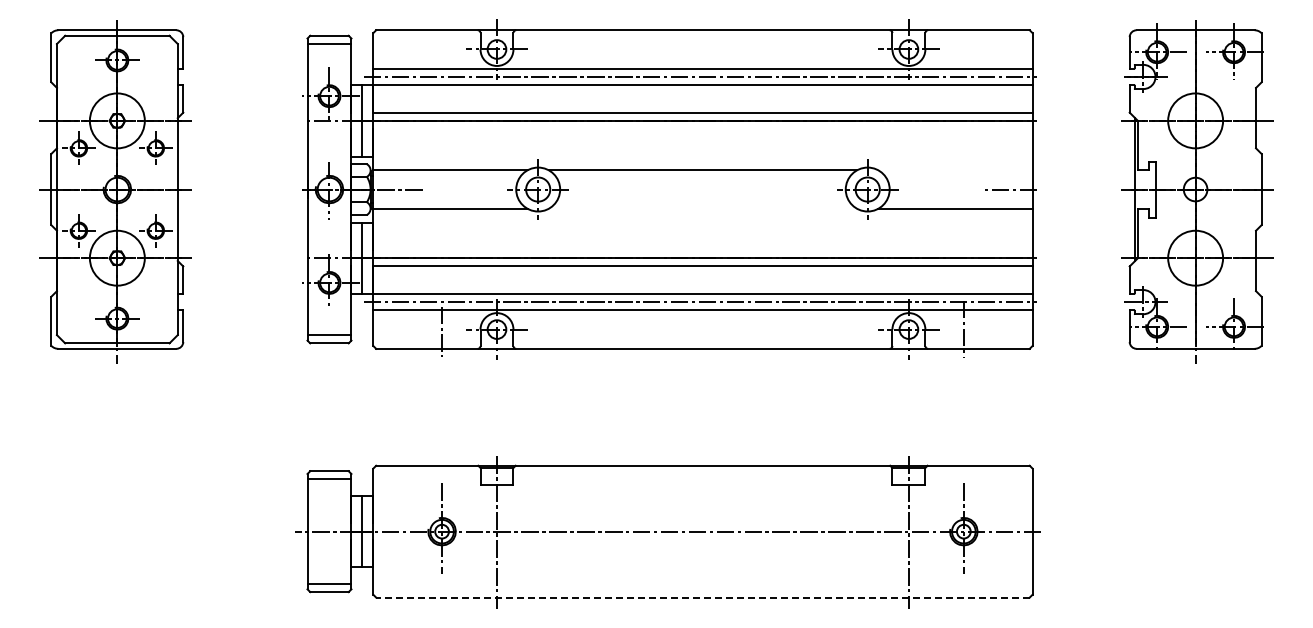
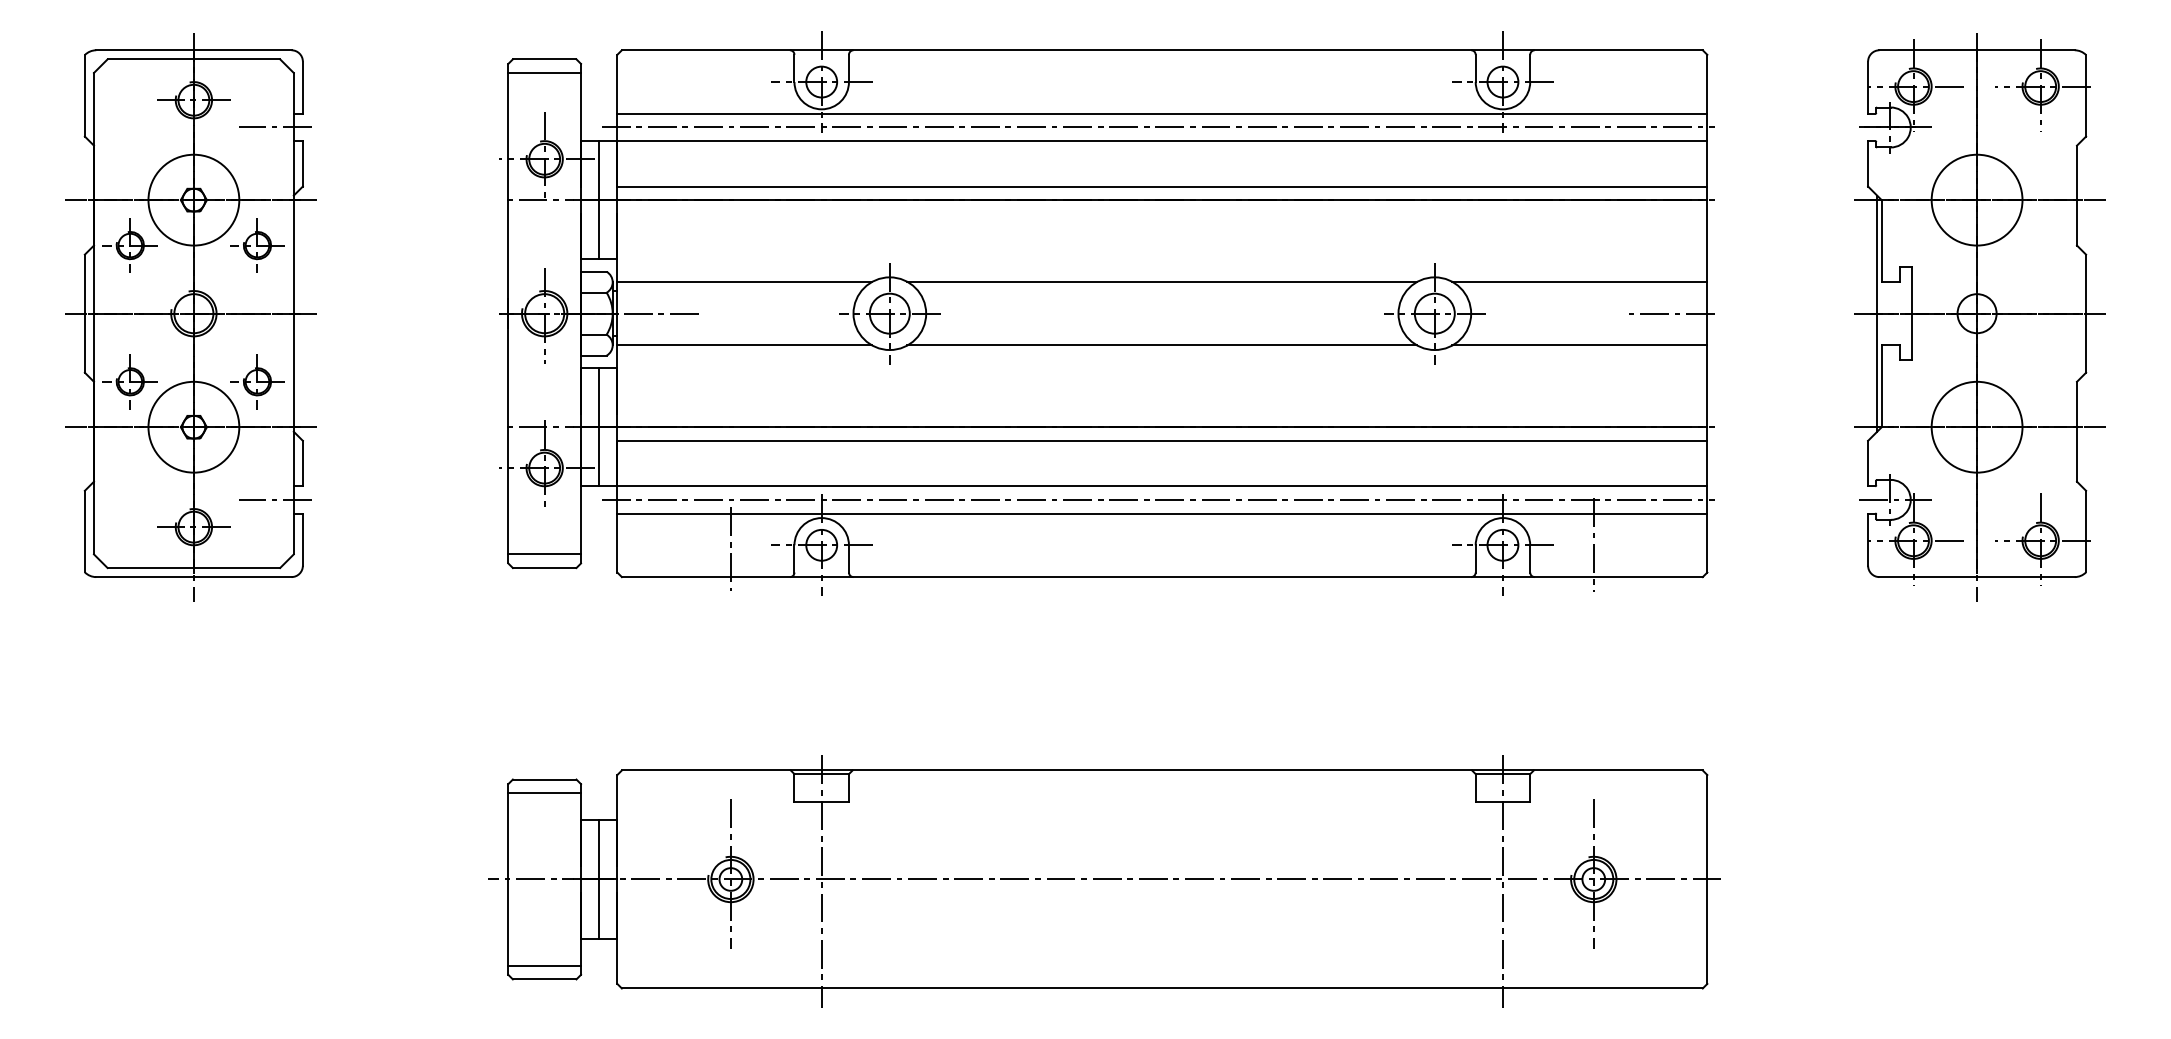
line: (166, 76) -> (275, 126), added
line: (955, 170) -> (1579, 282), added
line: (702, 208) -> (1161, 345), added
line: (166, 302) -> (275, 500), added
line: (702, 597) -> (1161, 988), dashed -> solid

